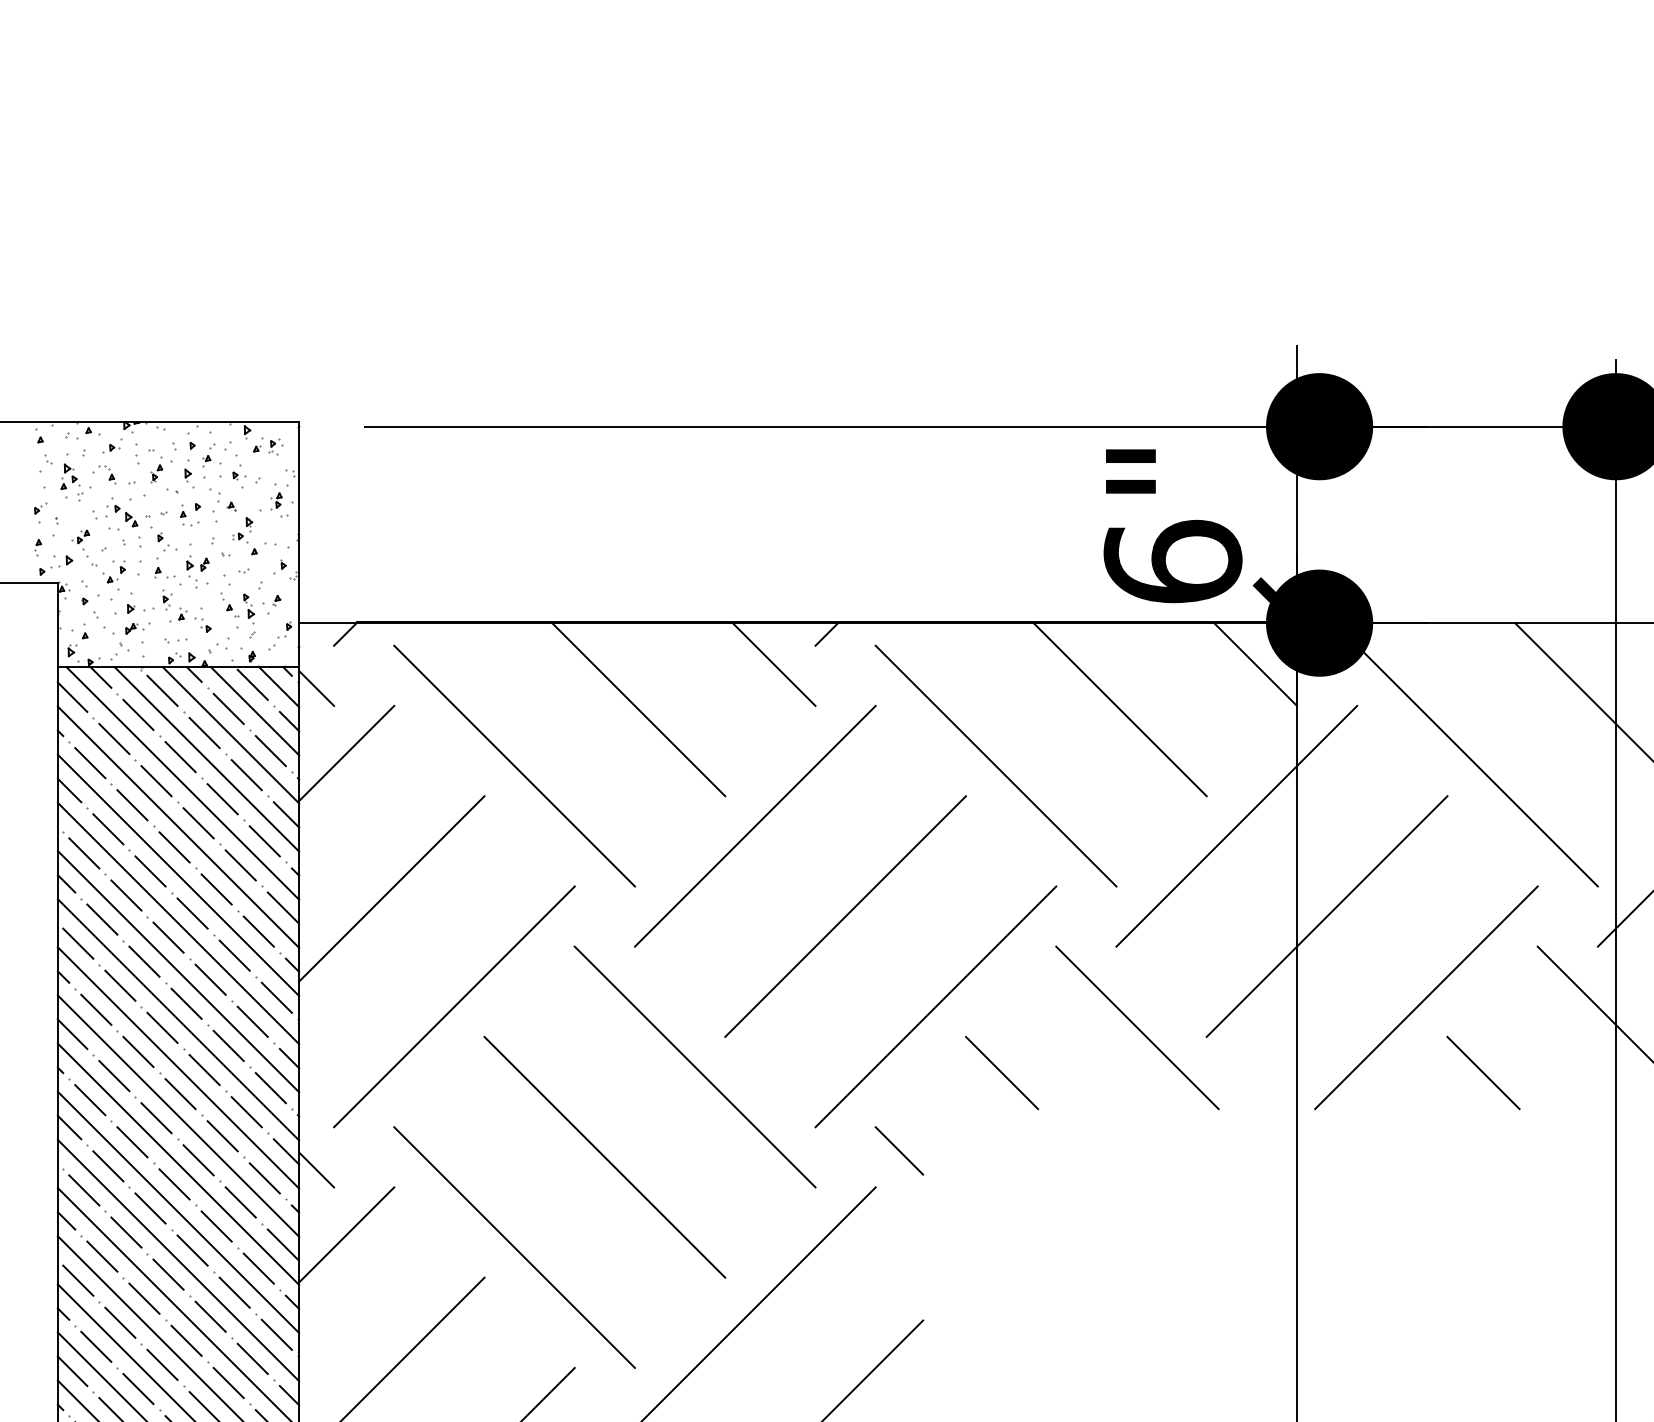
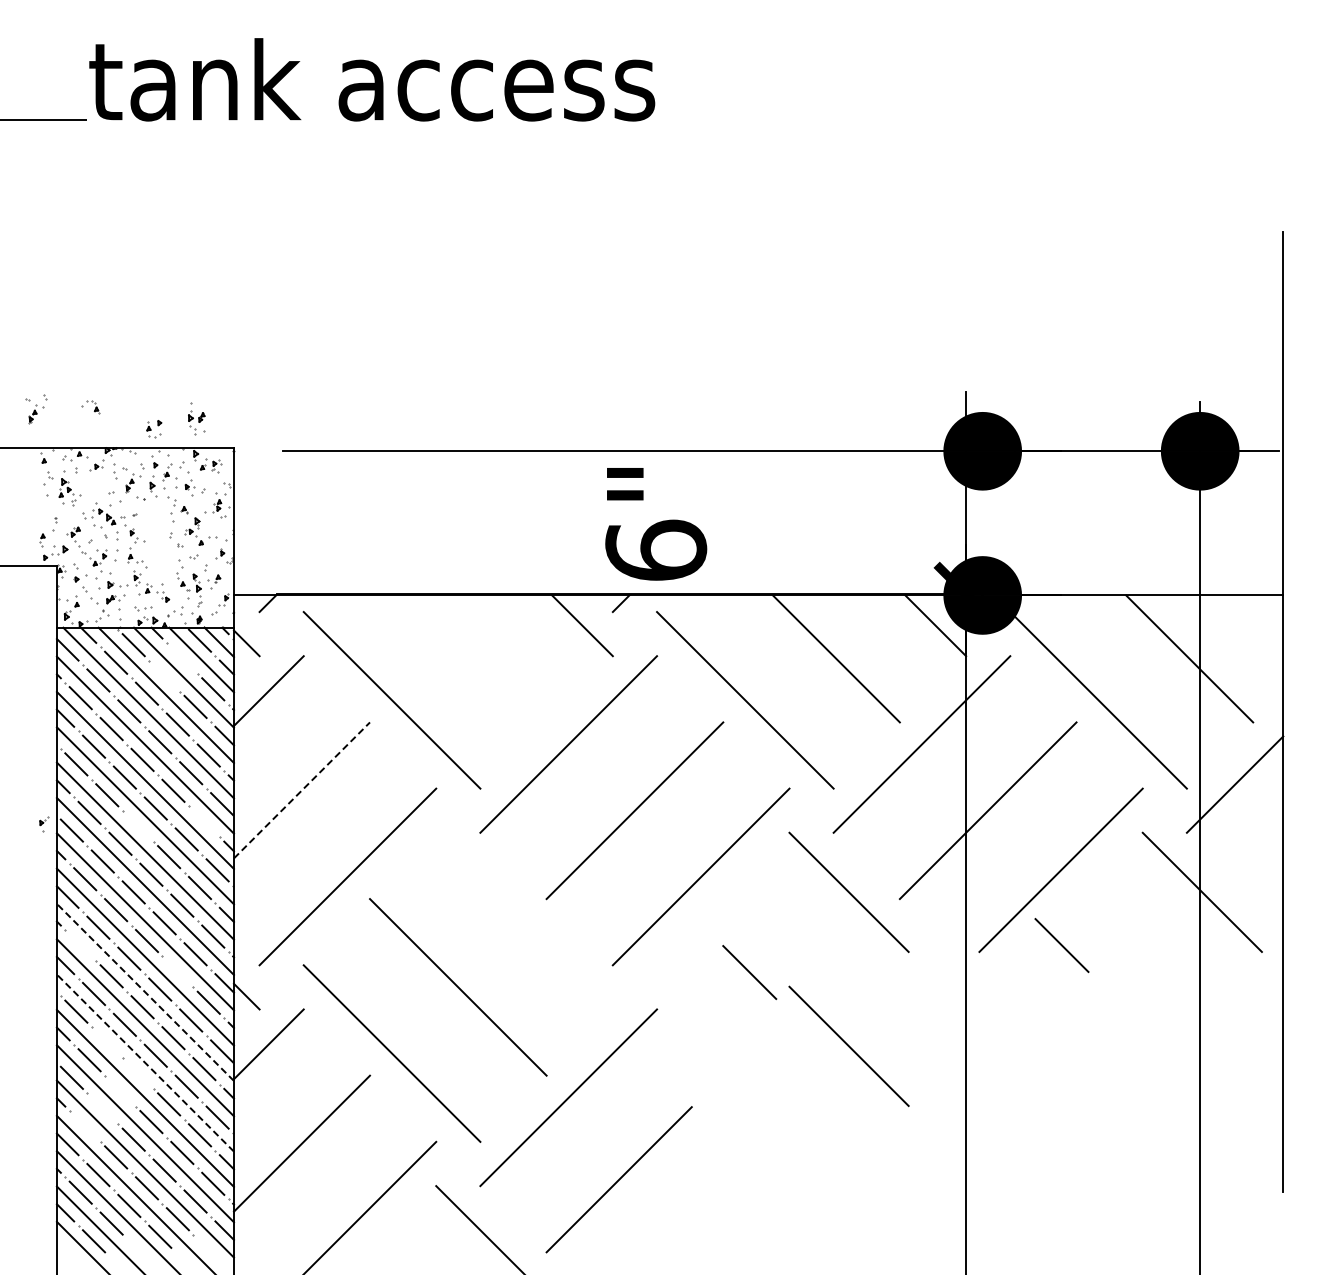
part: (29, 369) -> (36, 409), added
part: (103, 474) -> (90, 407), moved
part: (40, 512) -> (44, 824), moved
part: (190, 515) -> (154, 429), moved
text: (1173, 526) -> (656, 524), moved
part: (197, 566) -> (196, 418), moved
line: (228, 709) -> (182, 658), removed
line: (637, 709) -> (482, 658), removed
line: (204, 733) -> (164, 676), removed
line: (392, 889) -> (302, 790), solid -> dashed
line: (258, 931) -> (204, 821), removed
line: (169, 938) -> (138, 826), removed
line: (695, 1066) -> (524, 920), removed
line: (1001, 1072) -> (749, 972), moved
line: (1482, 1072) -> (1061, 945), moved
line: (89, 1100) -> (80, 945), removed
line: (222, 1135) -> (177, 971), removed
line: (899, 1150) -> (674, 982), removed
line: (178, 1164) -> (145, 992), solid -> dashed
line: (126, 1232) -> (107, 1042), removed
line: (1136, 1236) -> (848, 1045), added
line: (178, 1259) -> (145, 1062), solid -> dashed
line: (169, 1274) -> (138, 1073), removed
line: (144, 1299) -> (120, 1091), removed
line: (119, 1322) -> (102, 1108), removed
line: (96, 1346) -> (85, 1126), removed

